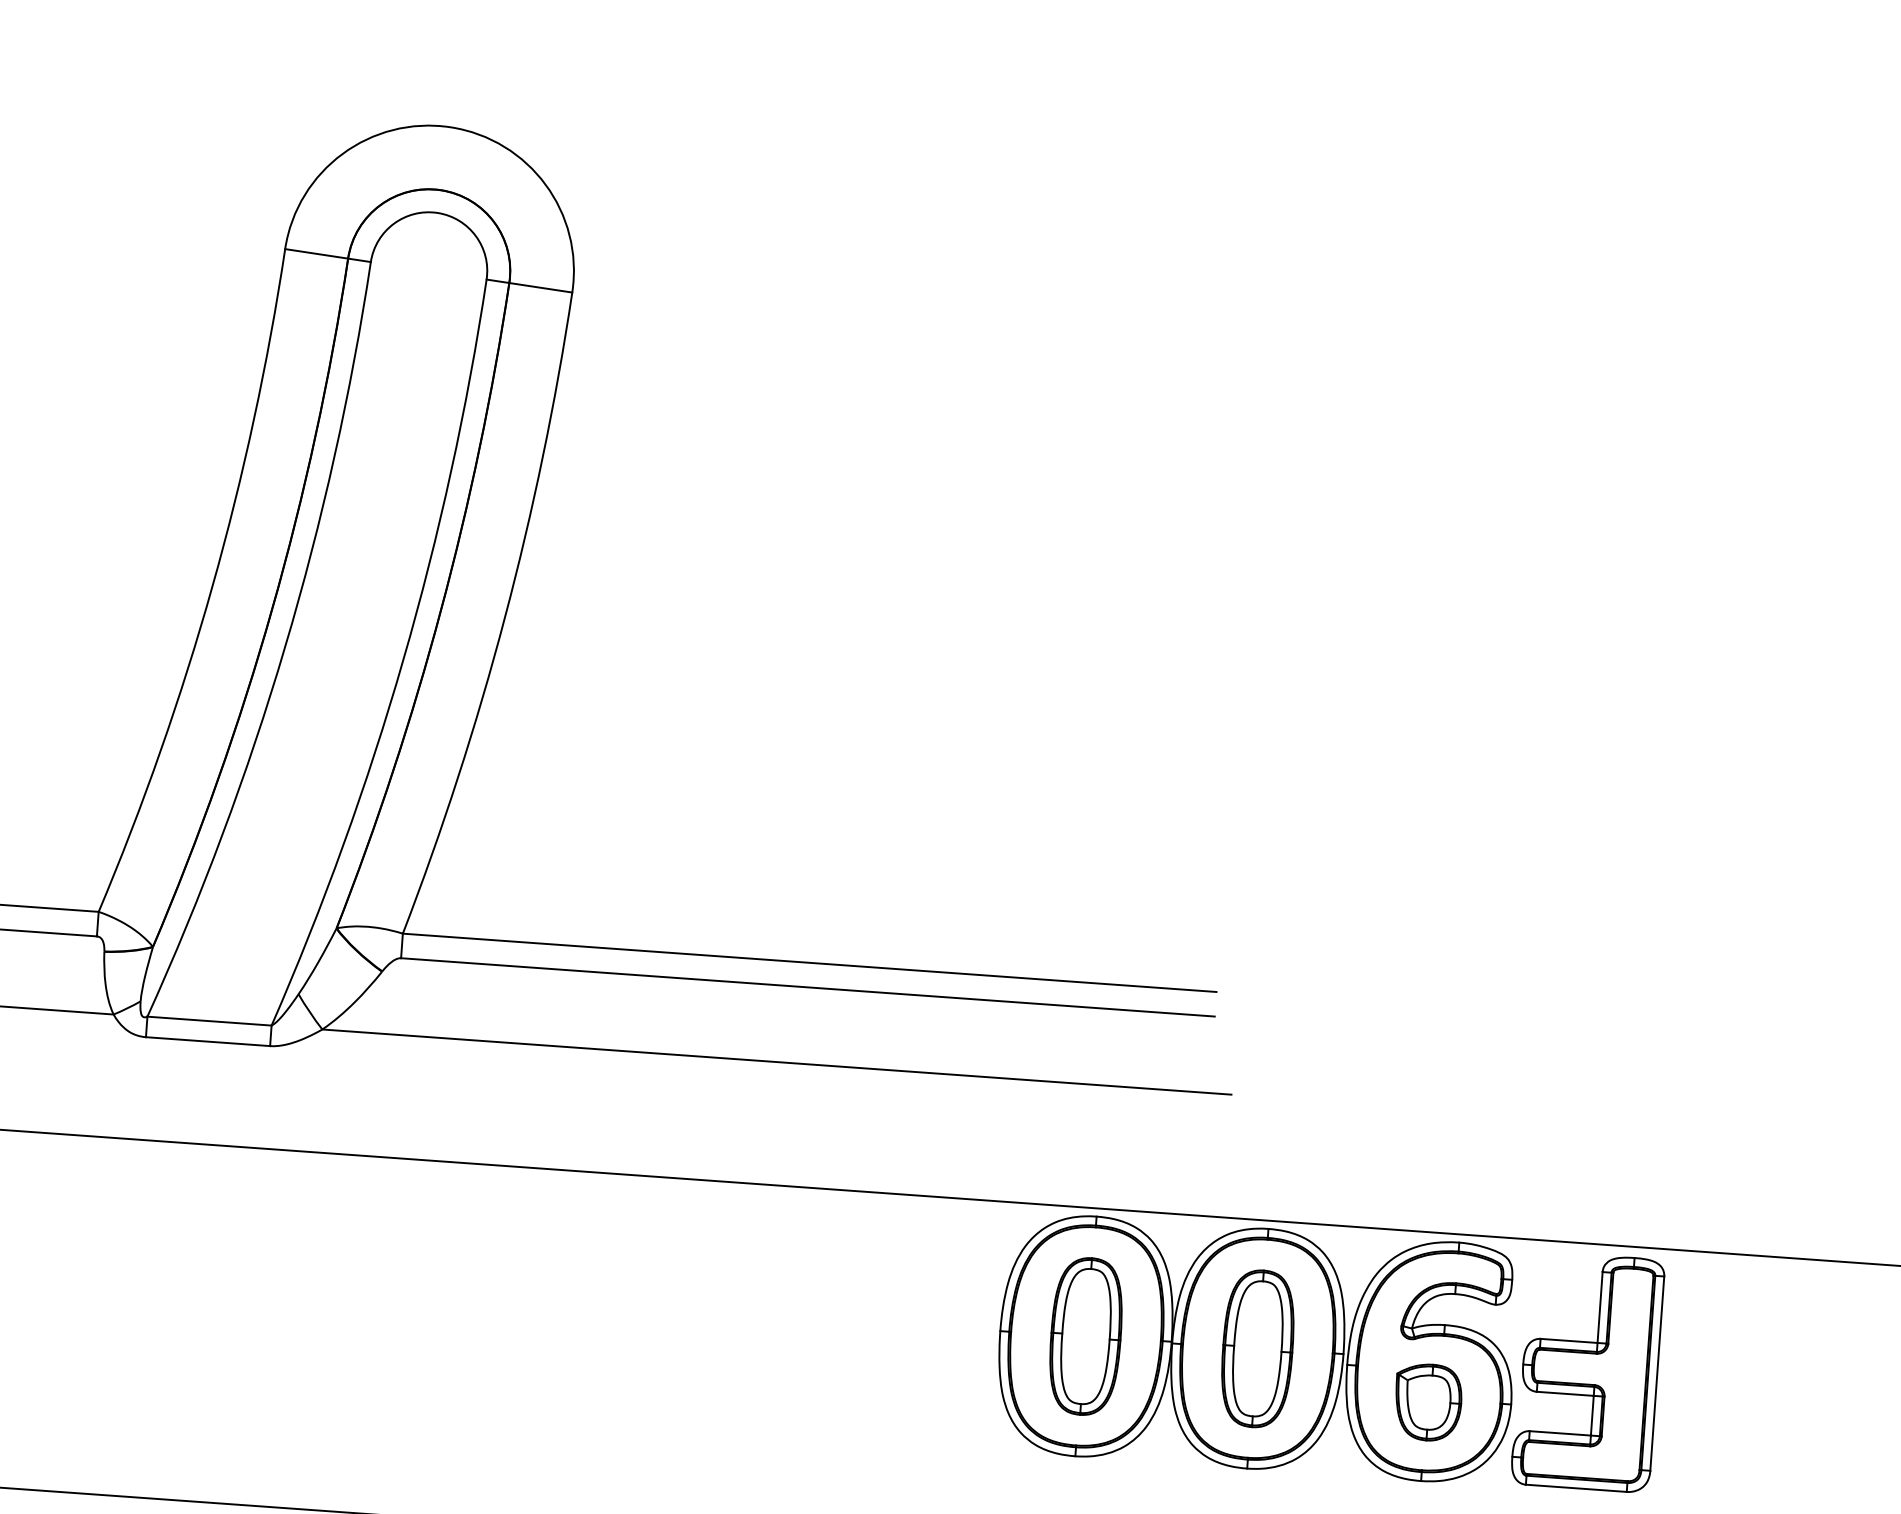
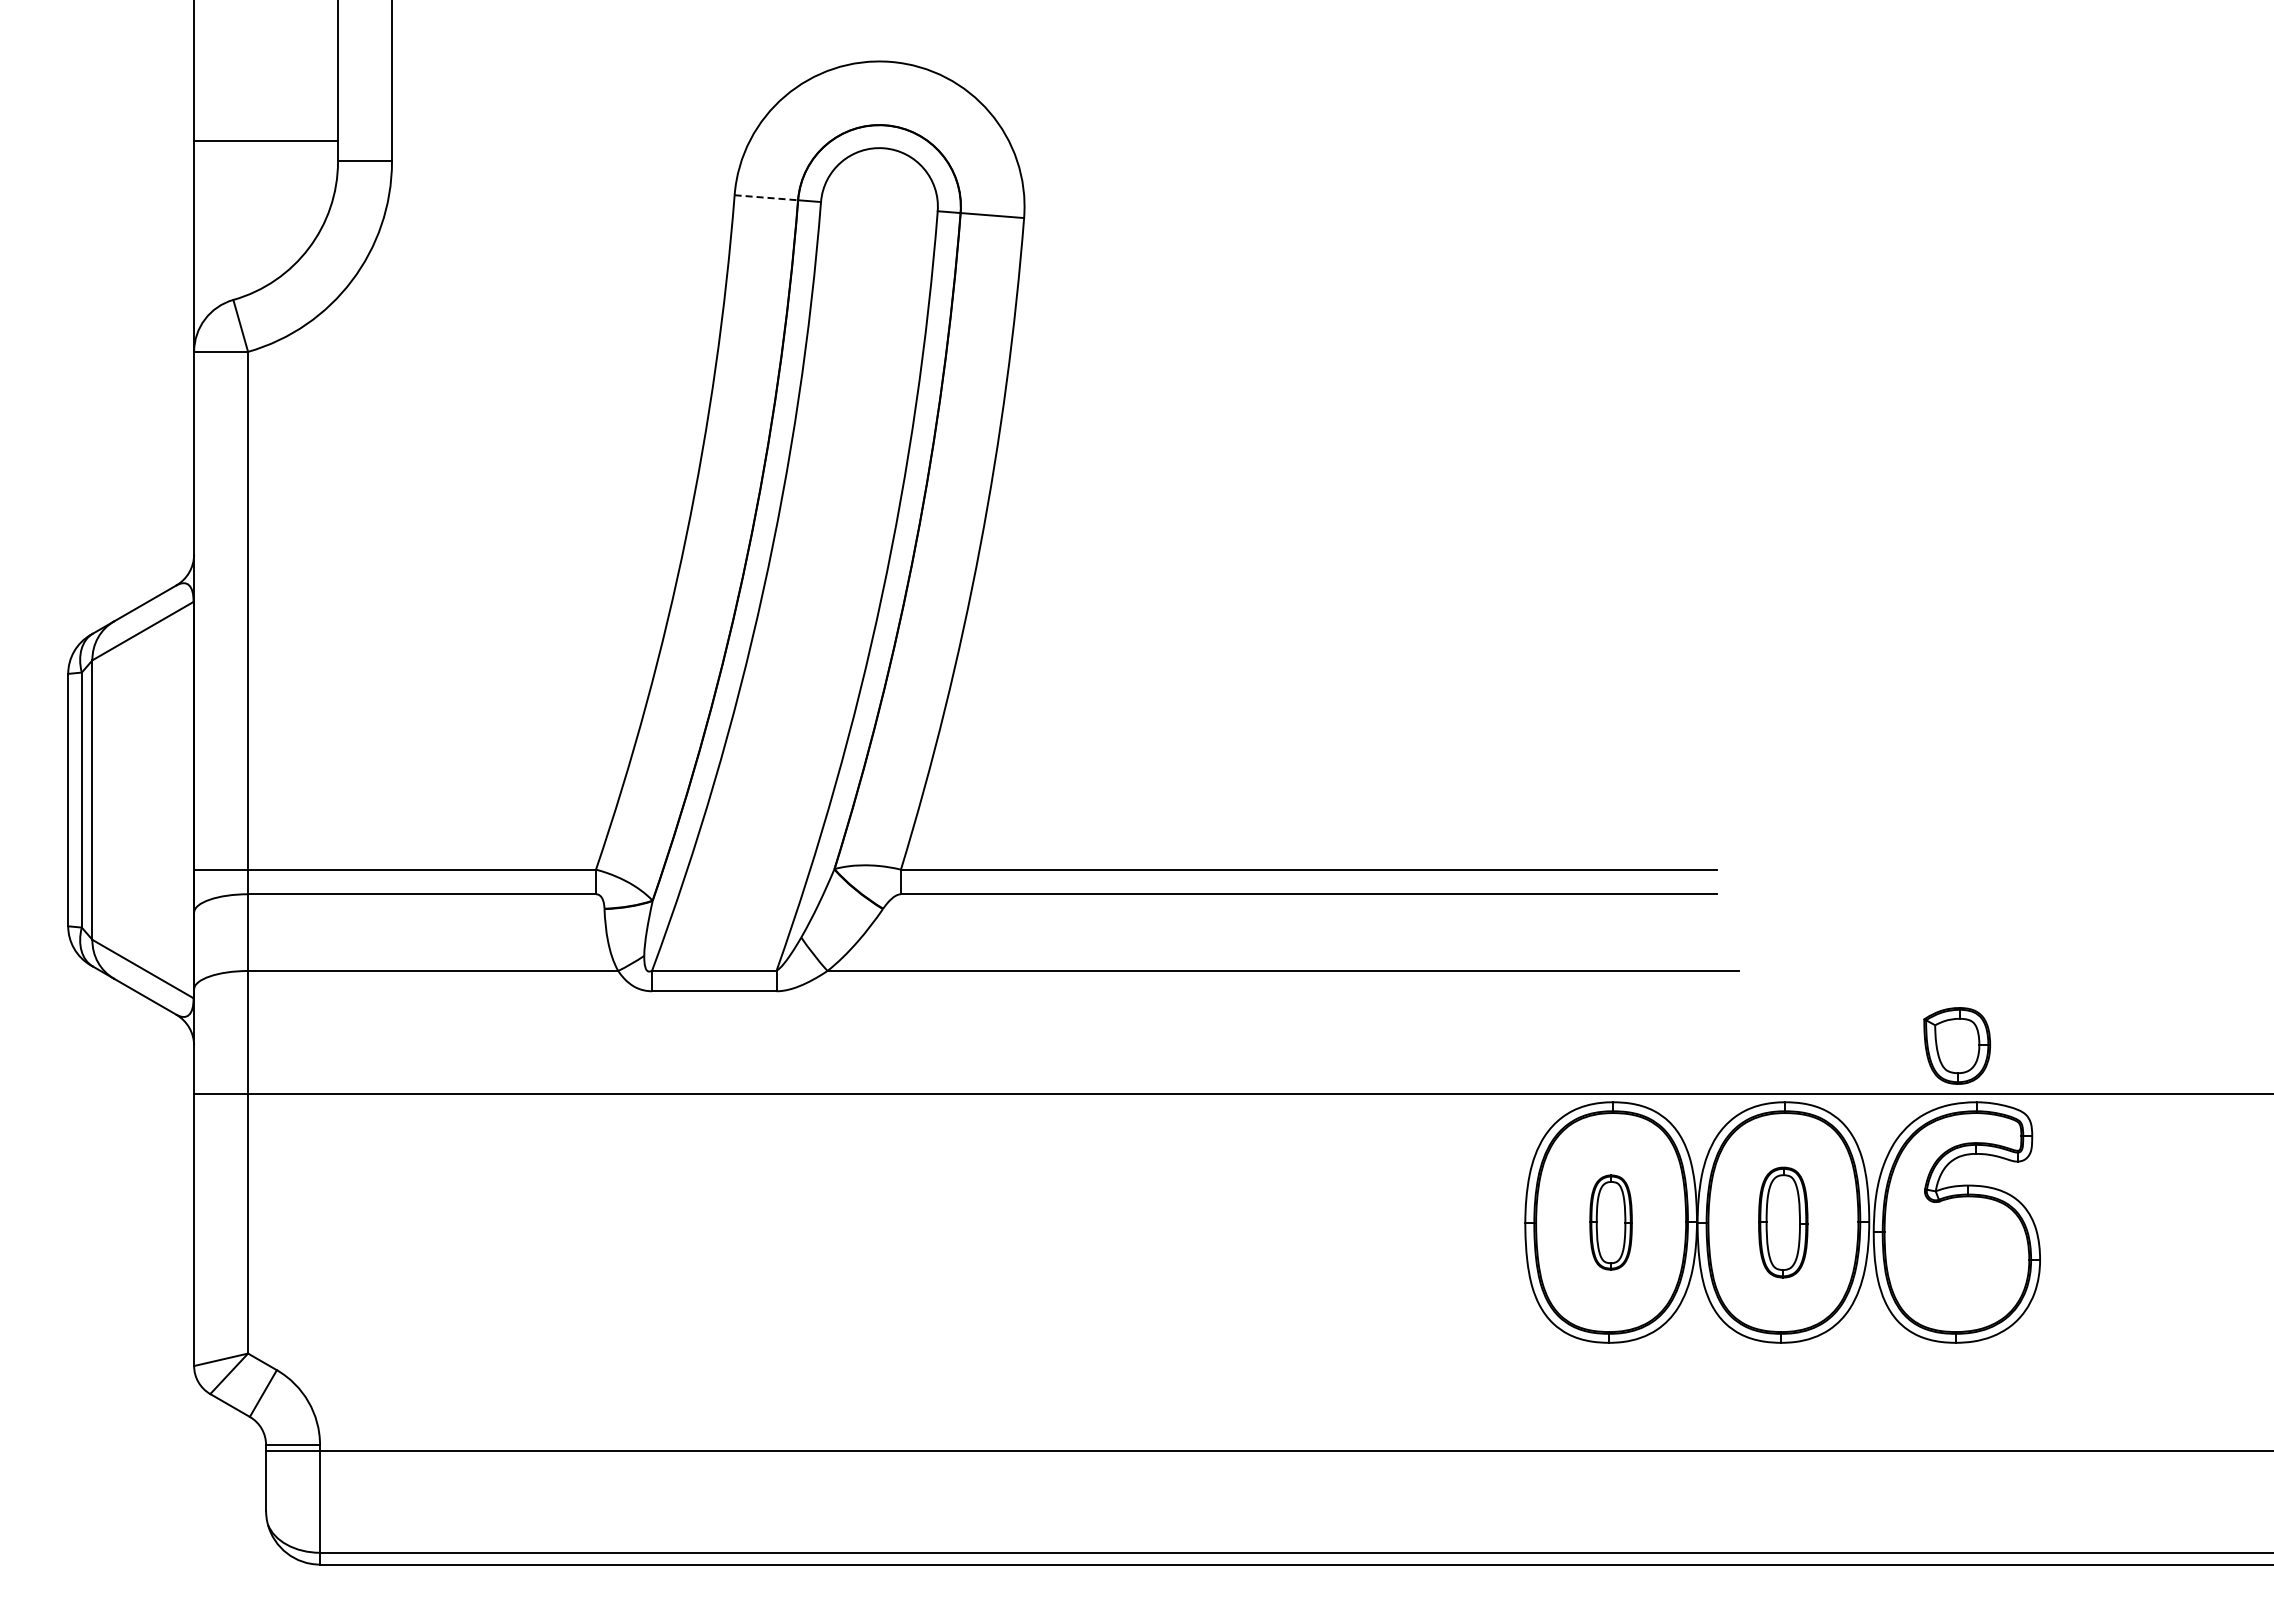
line: (316, 253) -> (766, 197), solid -> dashed
part: (1085, 1336) -> (1610, 1222), size x0.6
part: (1256, 1348) -> (1782, 1222), size x0.7
part: (1588, 1371) -> (2114, 1221), removed
part: (1428, 1402) -> (1957, 1045), moved

